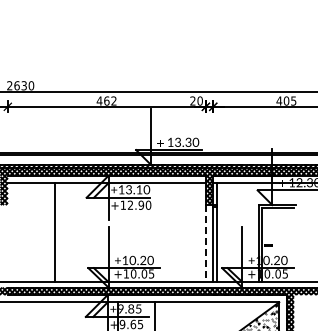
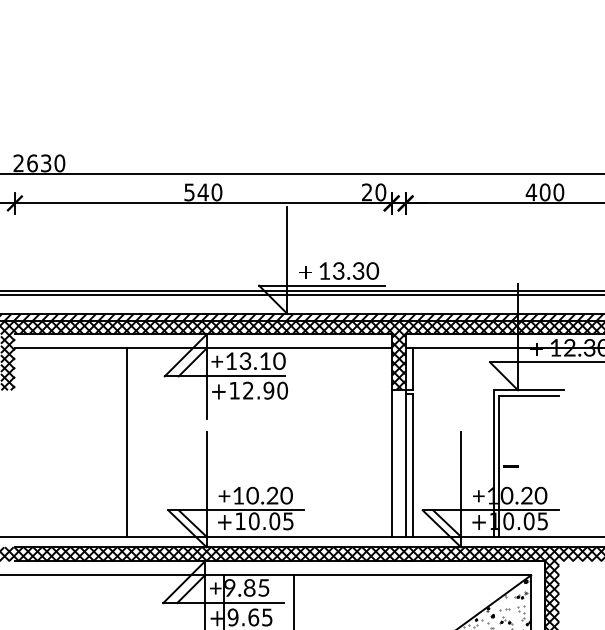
text: (106, 100) -> (202, 191), 462 -> 540
text: (293, 100) -> (558, 191), 405 -> 400
line: (54, 232) -> (126, 442), moved
line: (205, 243) -> (390, 463), dashed -> solid

